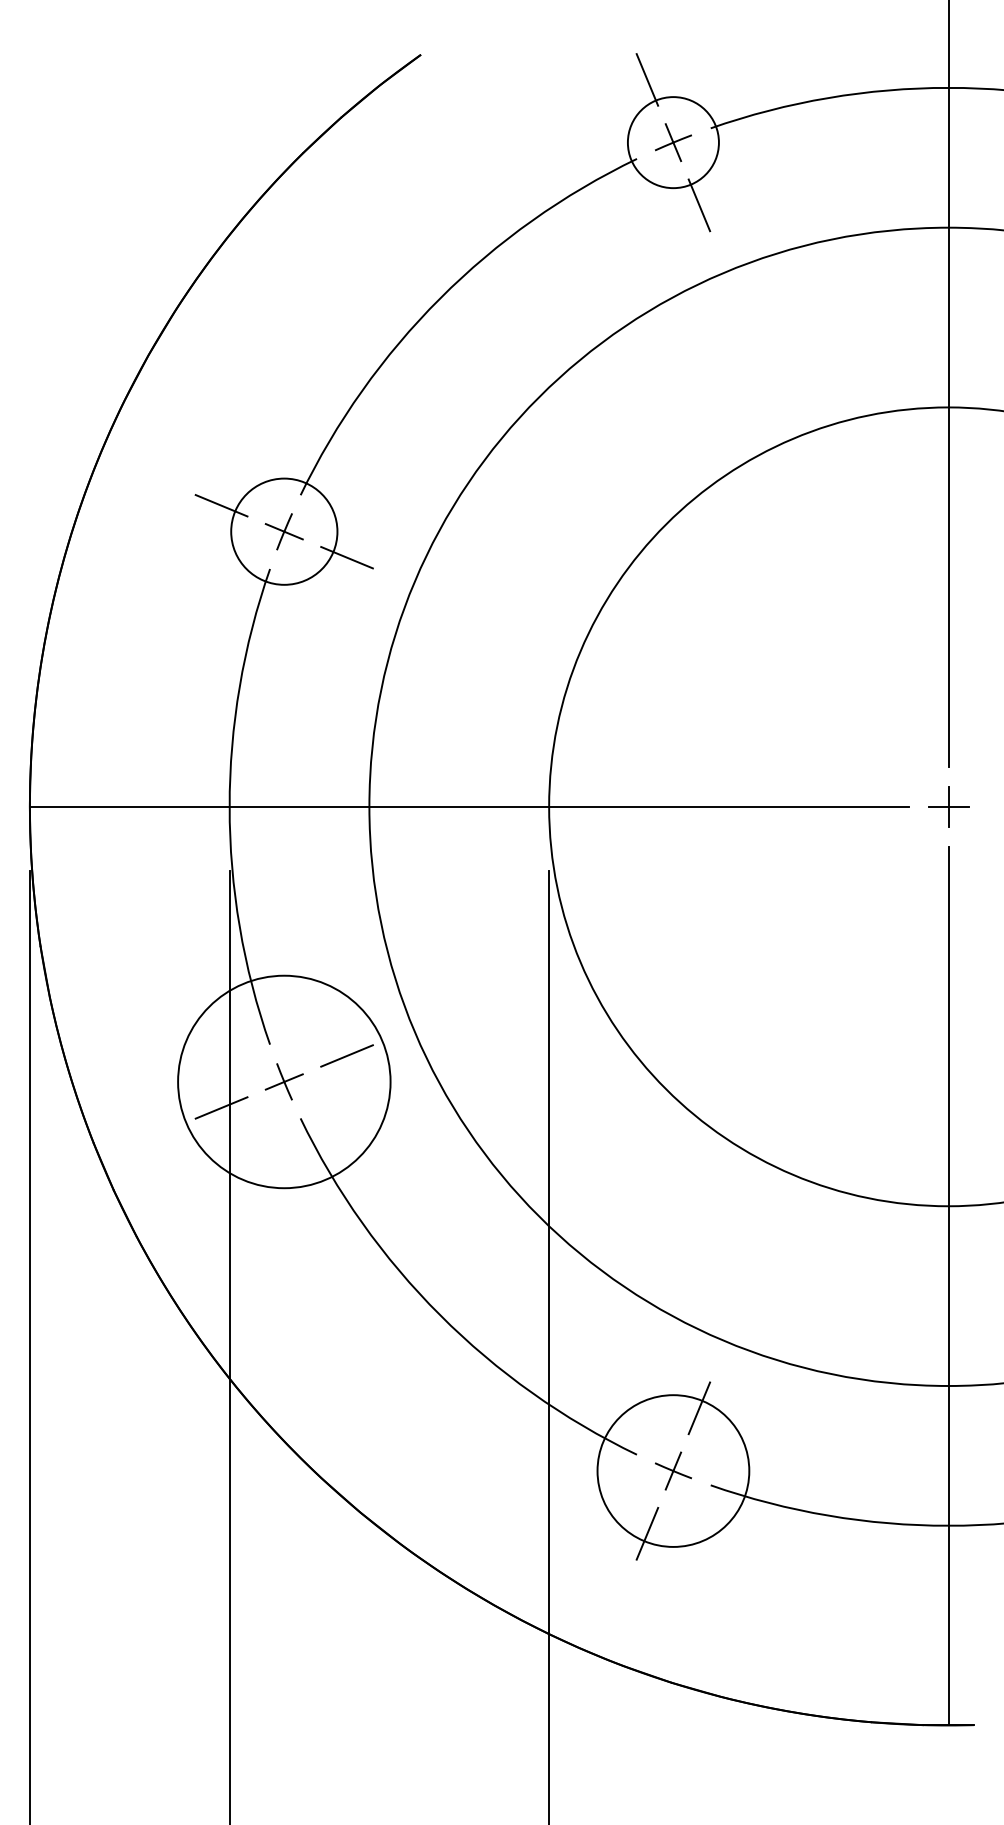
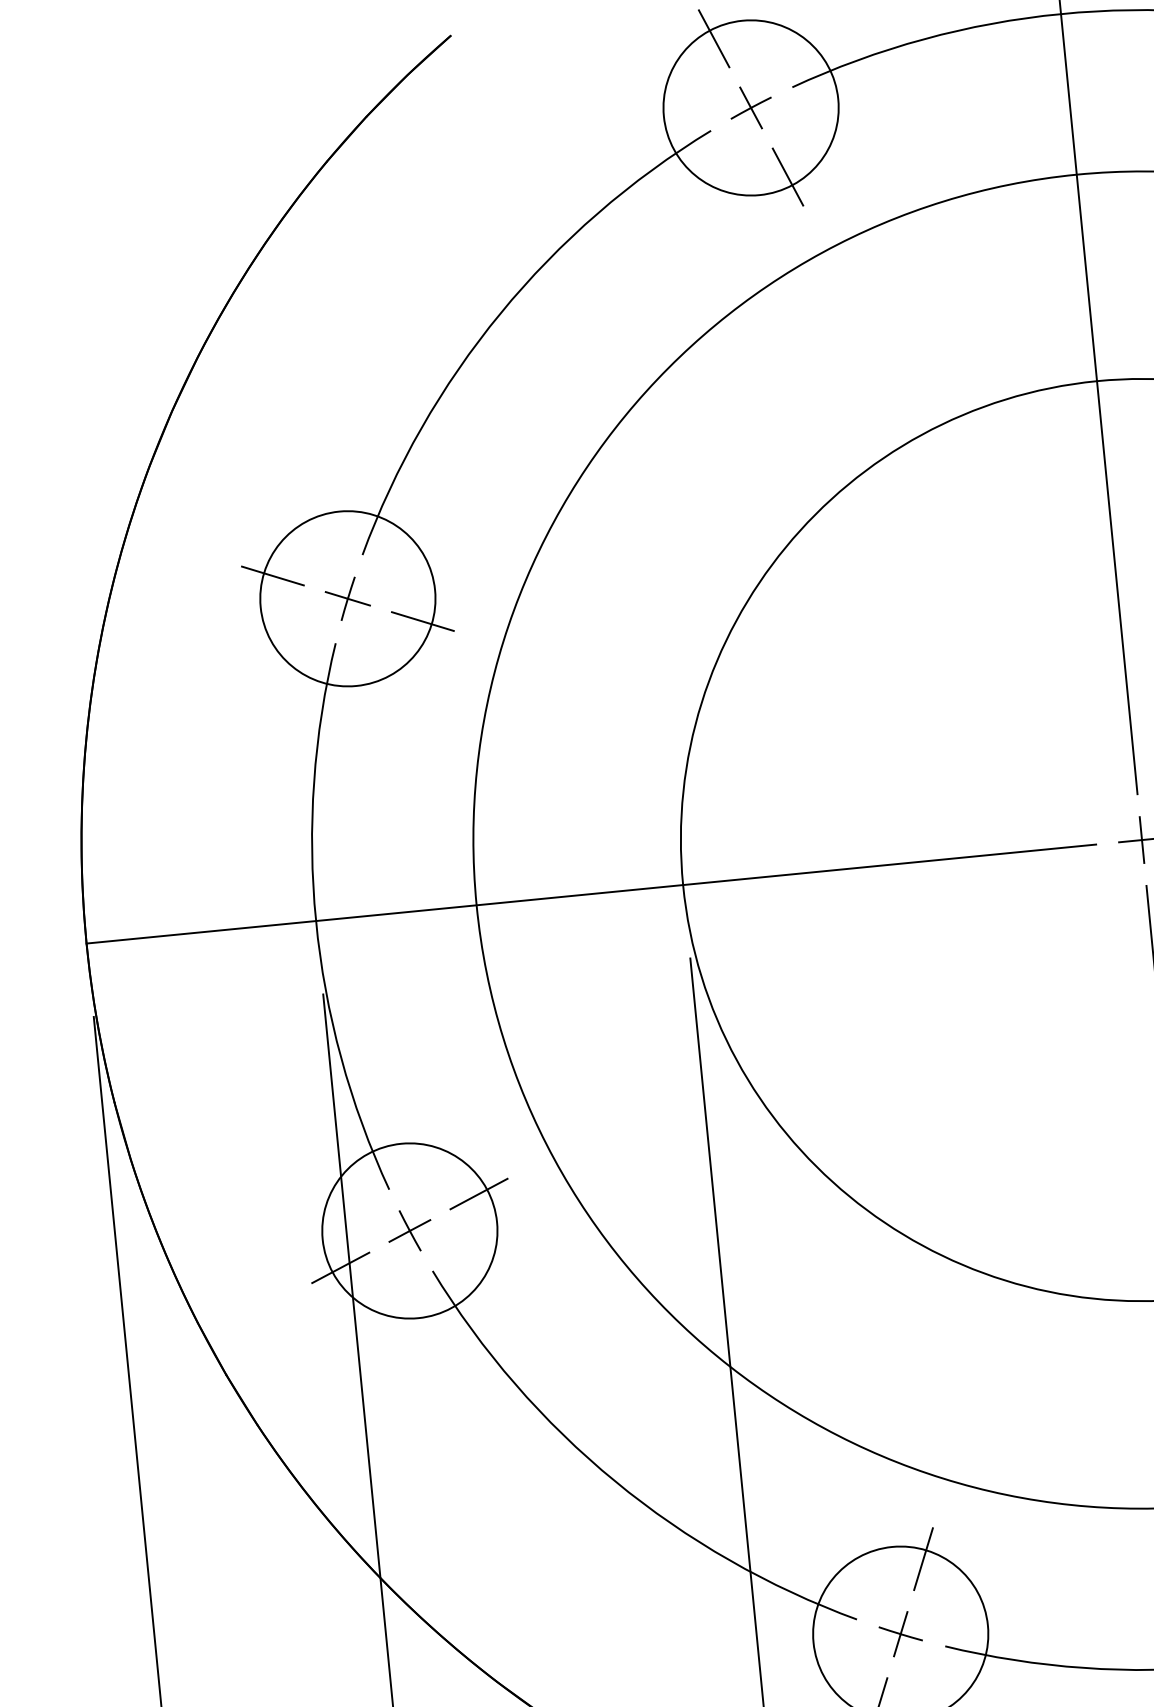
circle: (673, 142) -> (751, 107), size x1.67
circle: (284, 531) -> (348, 598), size x1.43
circle: (284, 1081) -> (410, 1230), size x0.71

